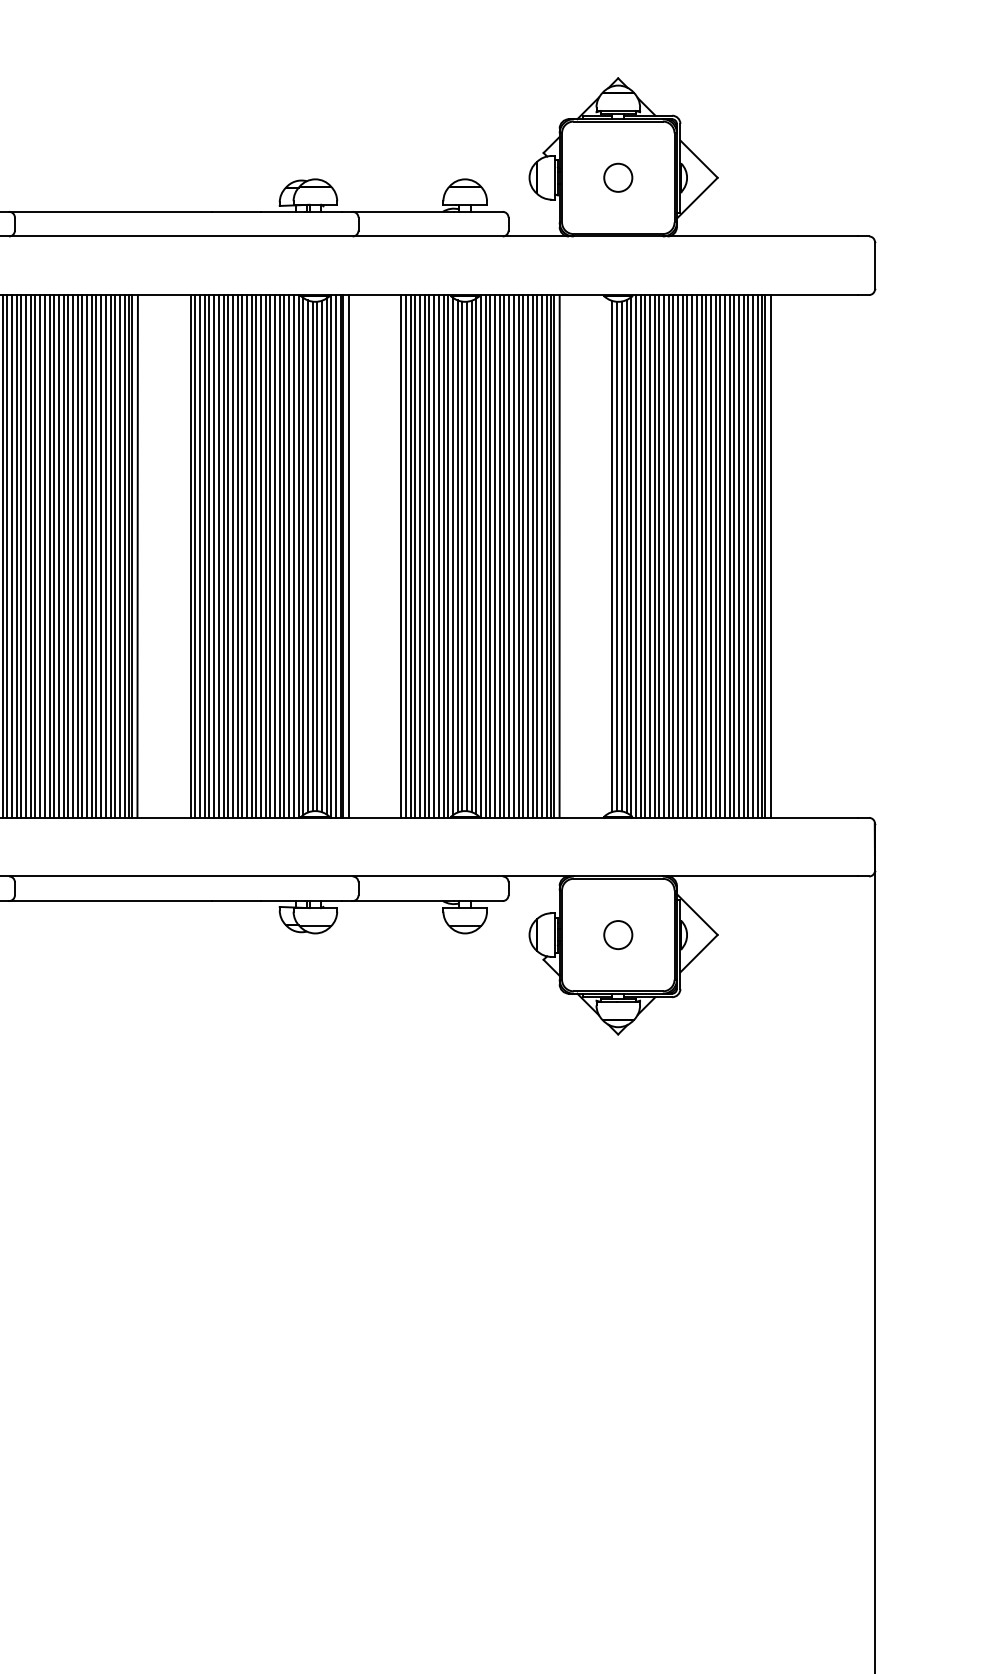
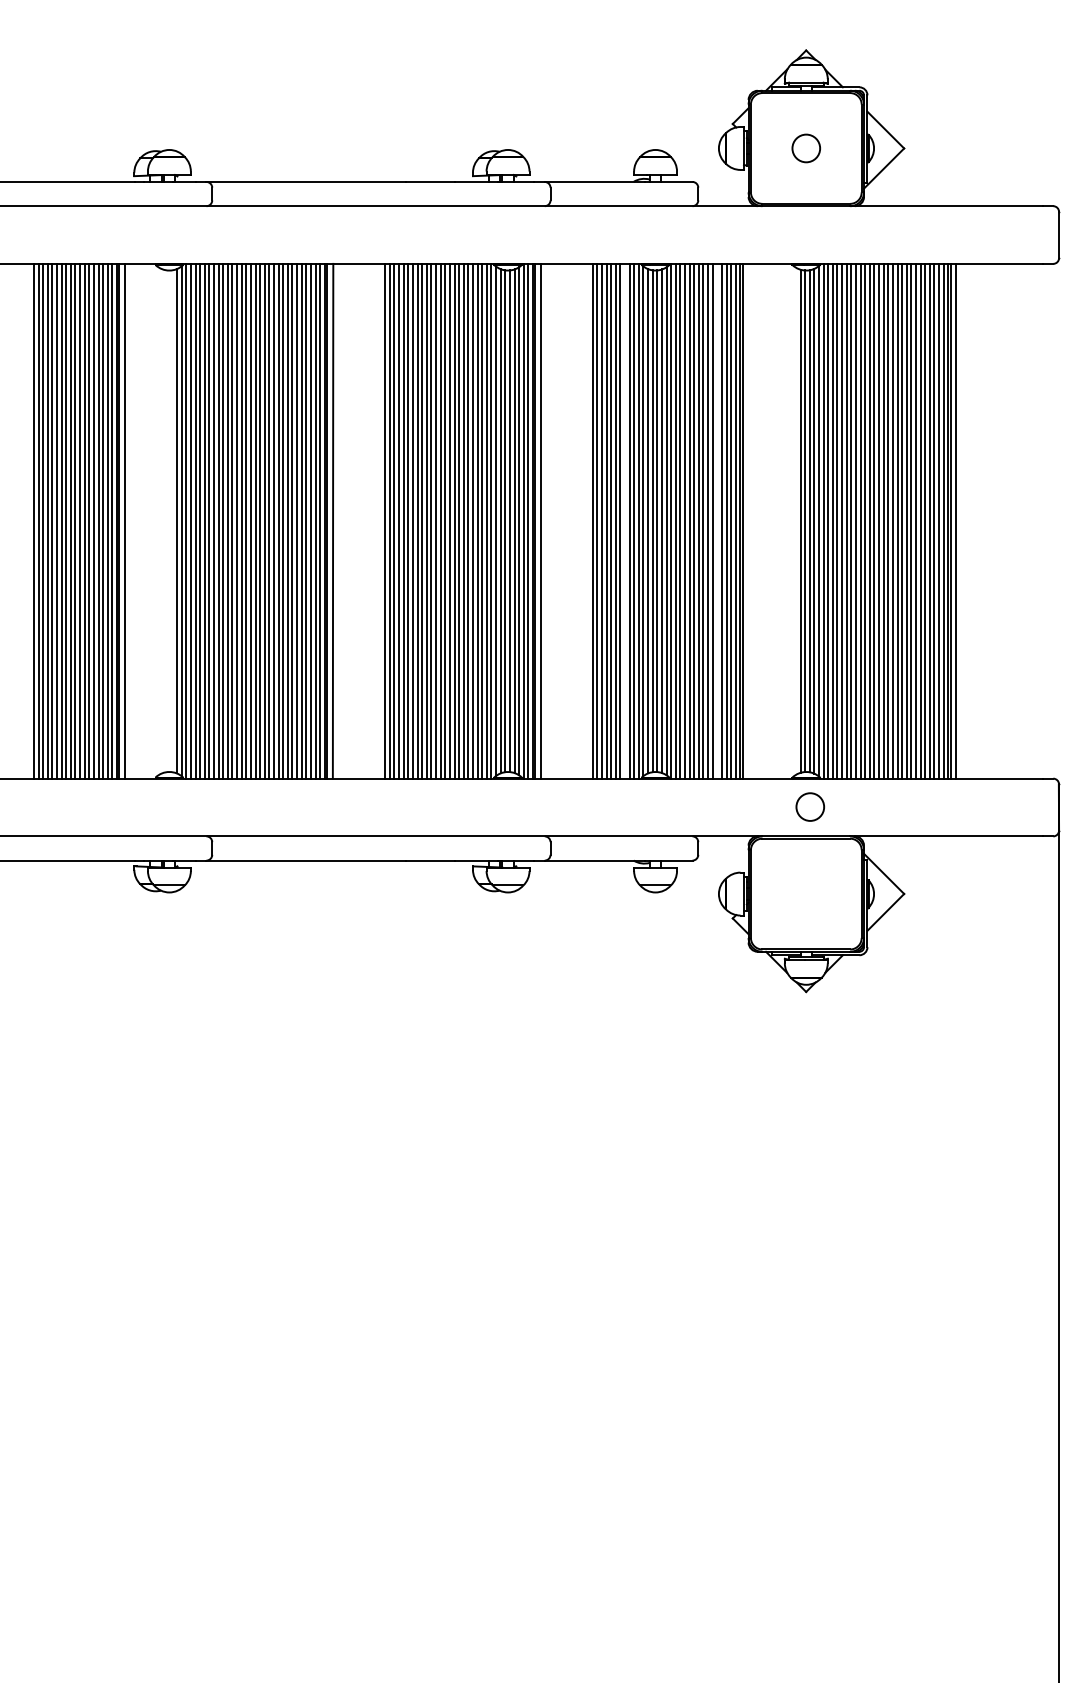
line: (433, 555) -> (624, 520), removed
line: (528, 555) -> (717, 520), removed
line: (559, 555) -> (748, 520), removed
circle: (617, 934) -> (809, 806), moved

